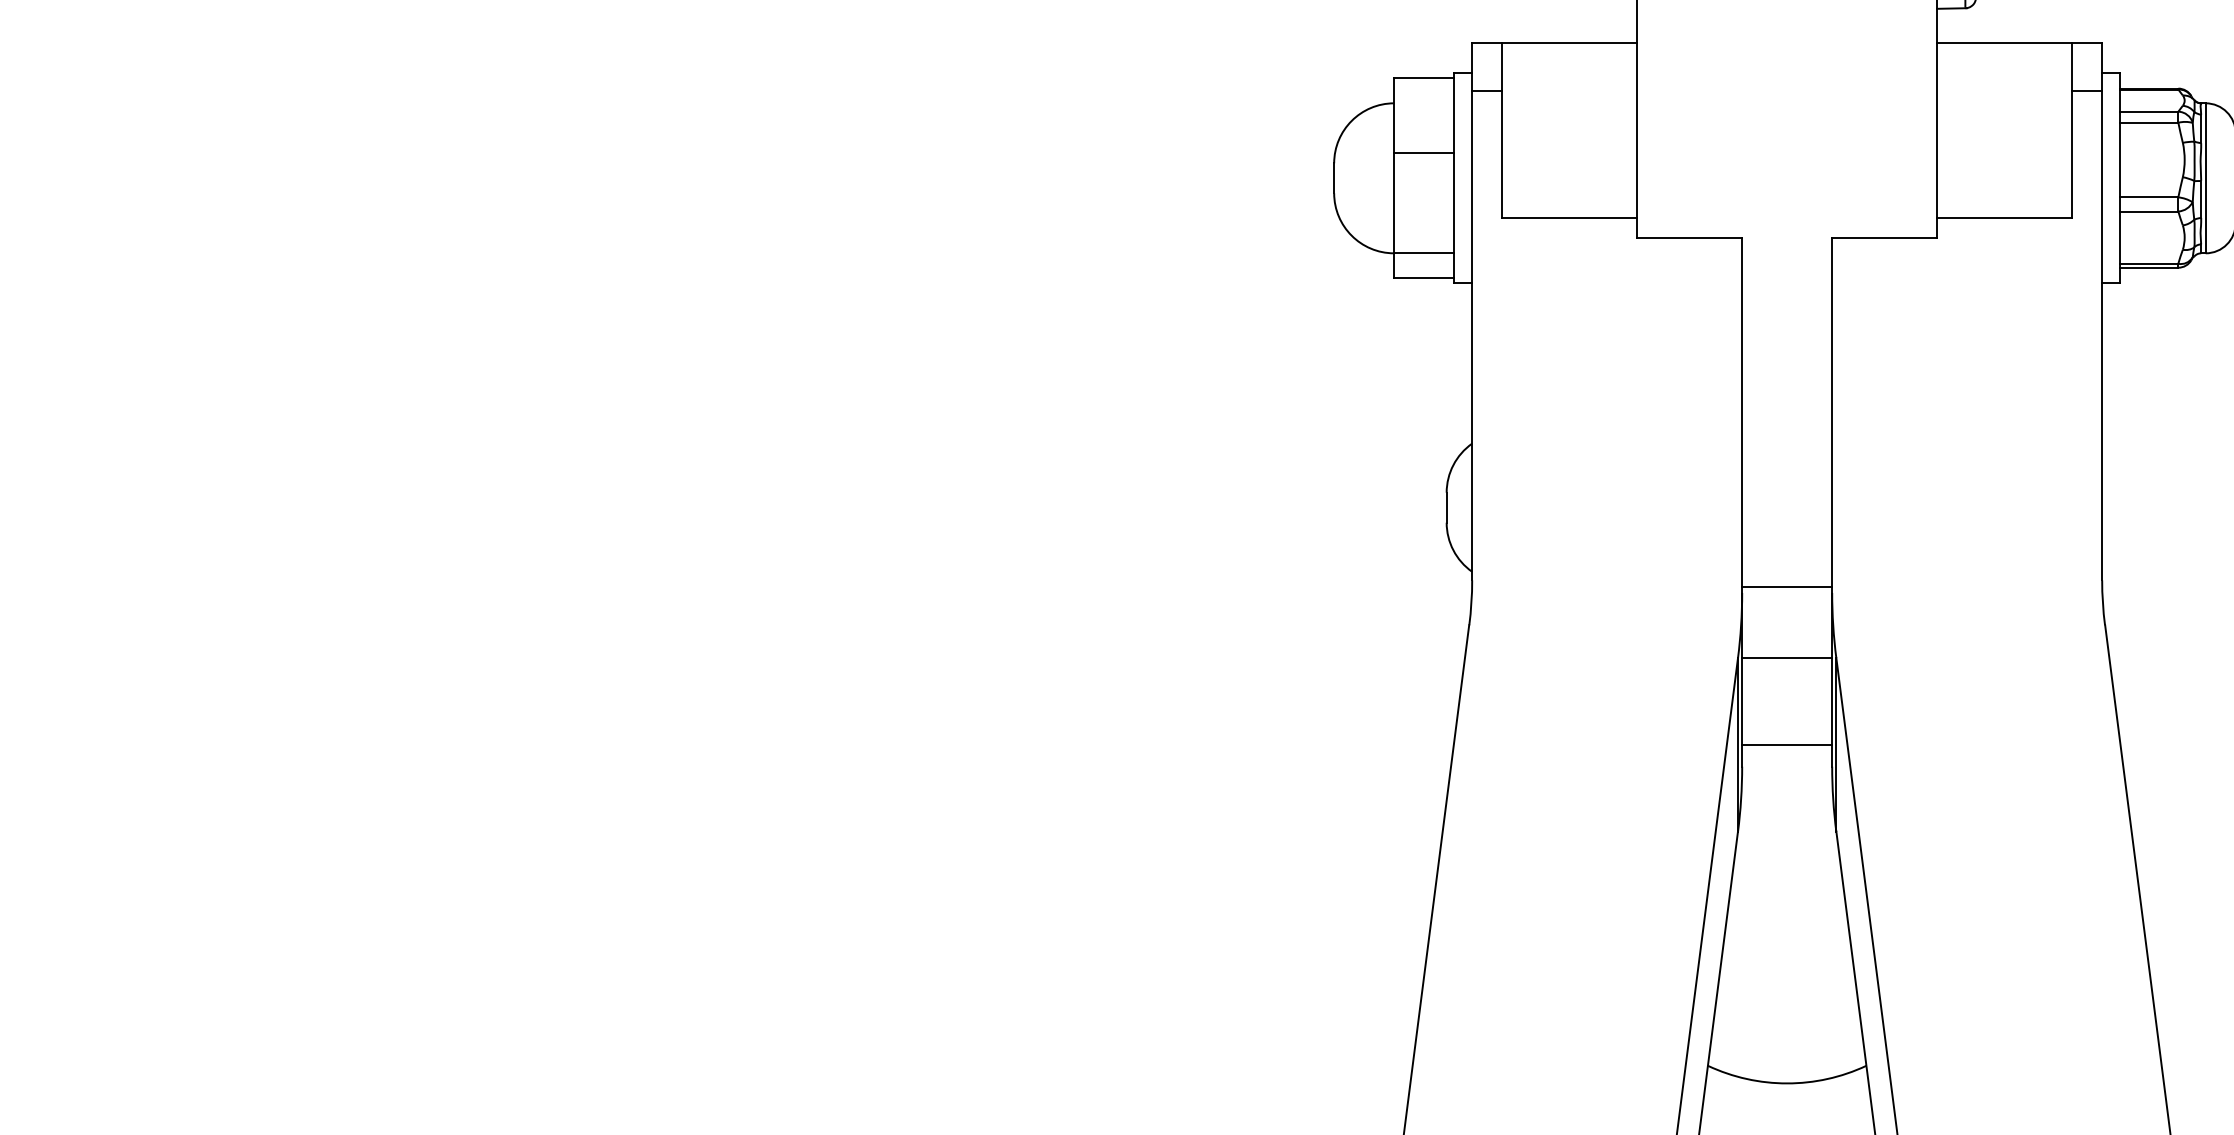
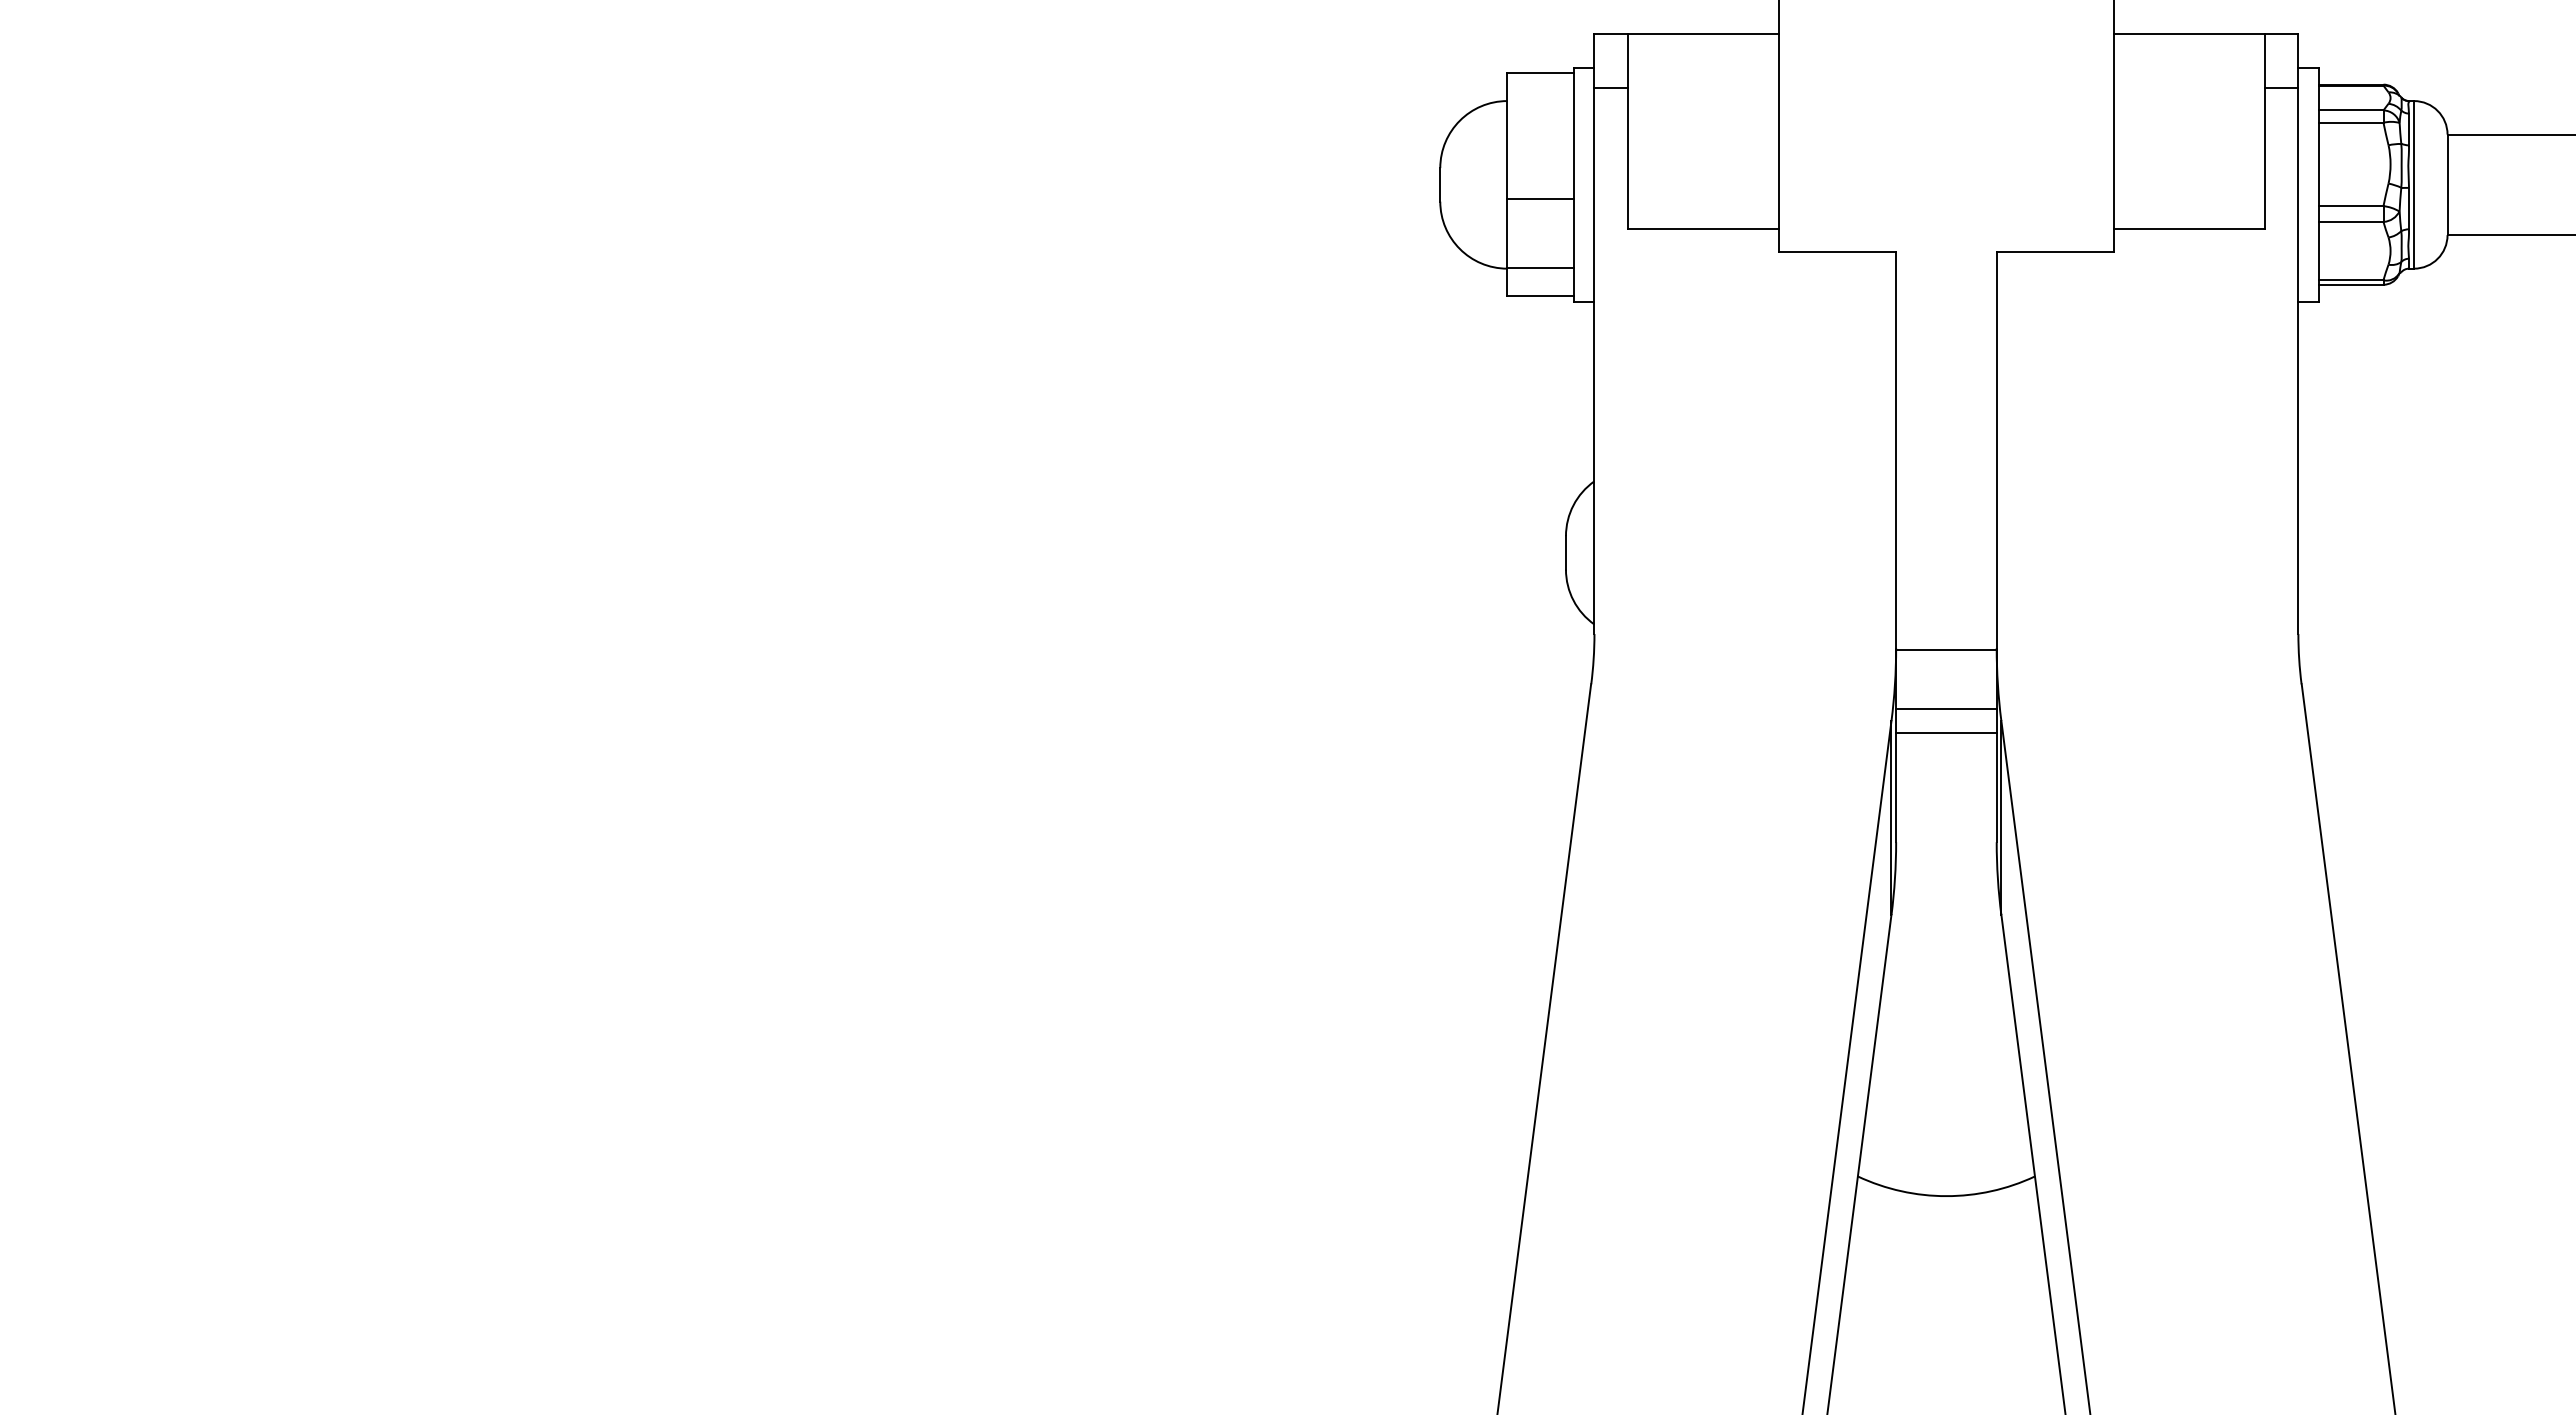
line: (1423, 152) -> (1540, 199), moved
line: (1787, 587) -> (1946, 709), moved
line: (1787, 657) -> (1946, 649), moved
line: (1787, 745) -> (1946, 733), moved

